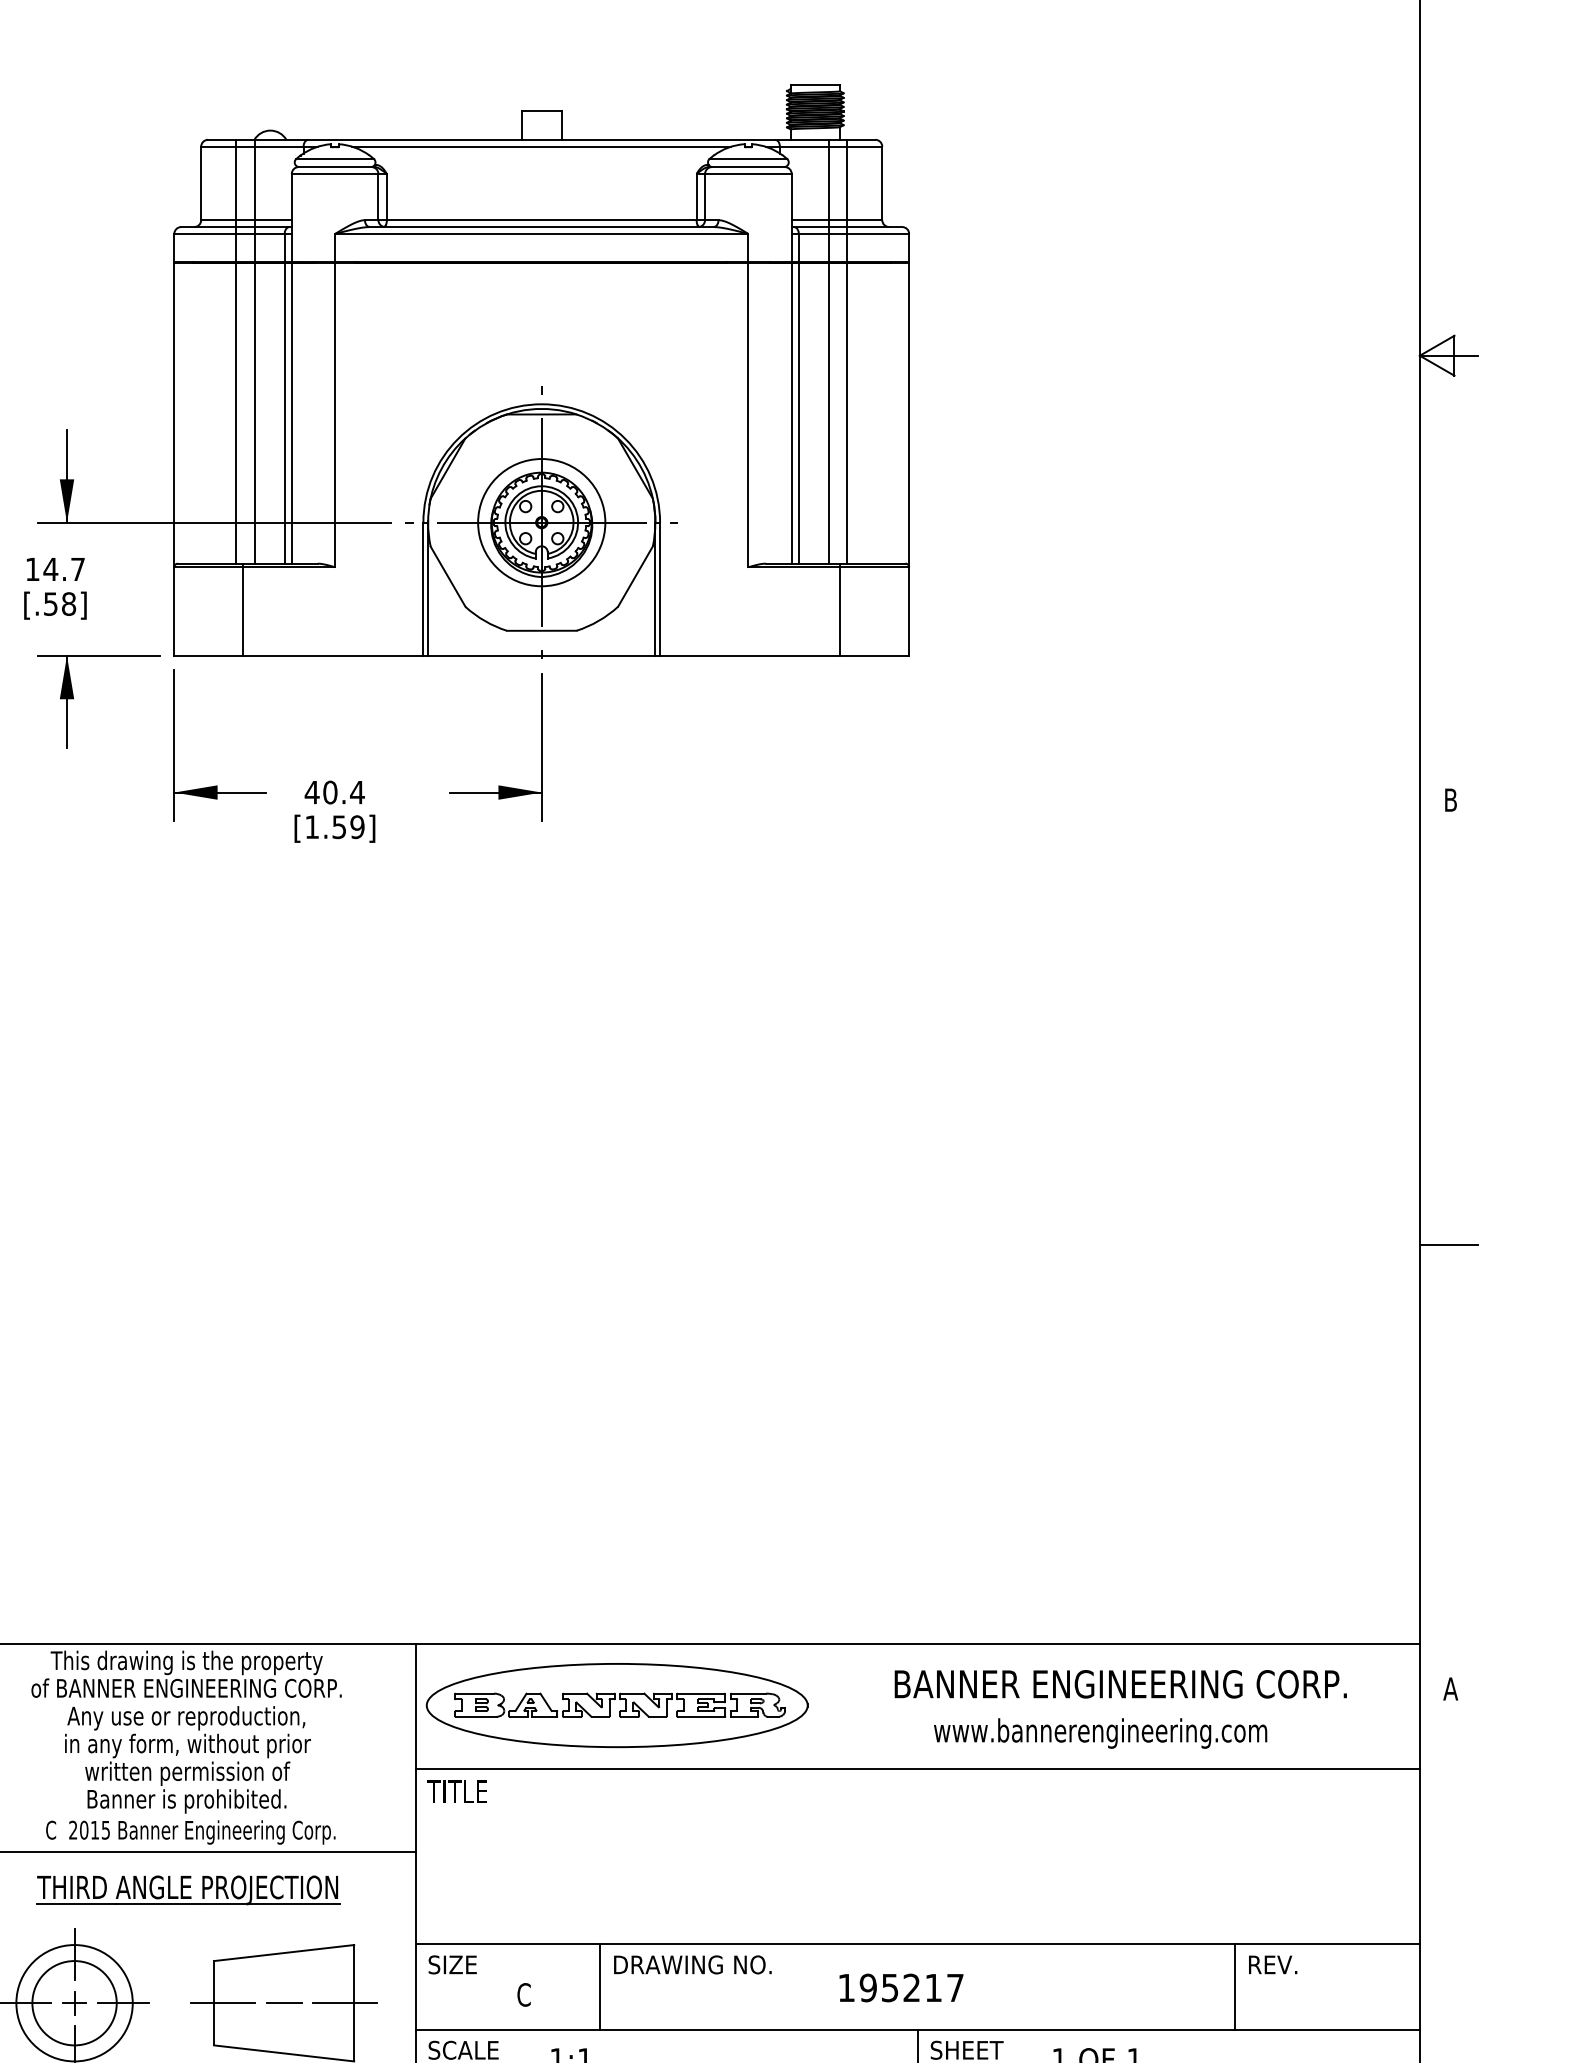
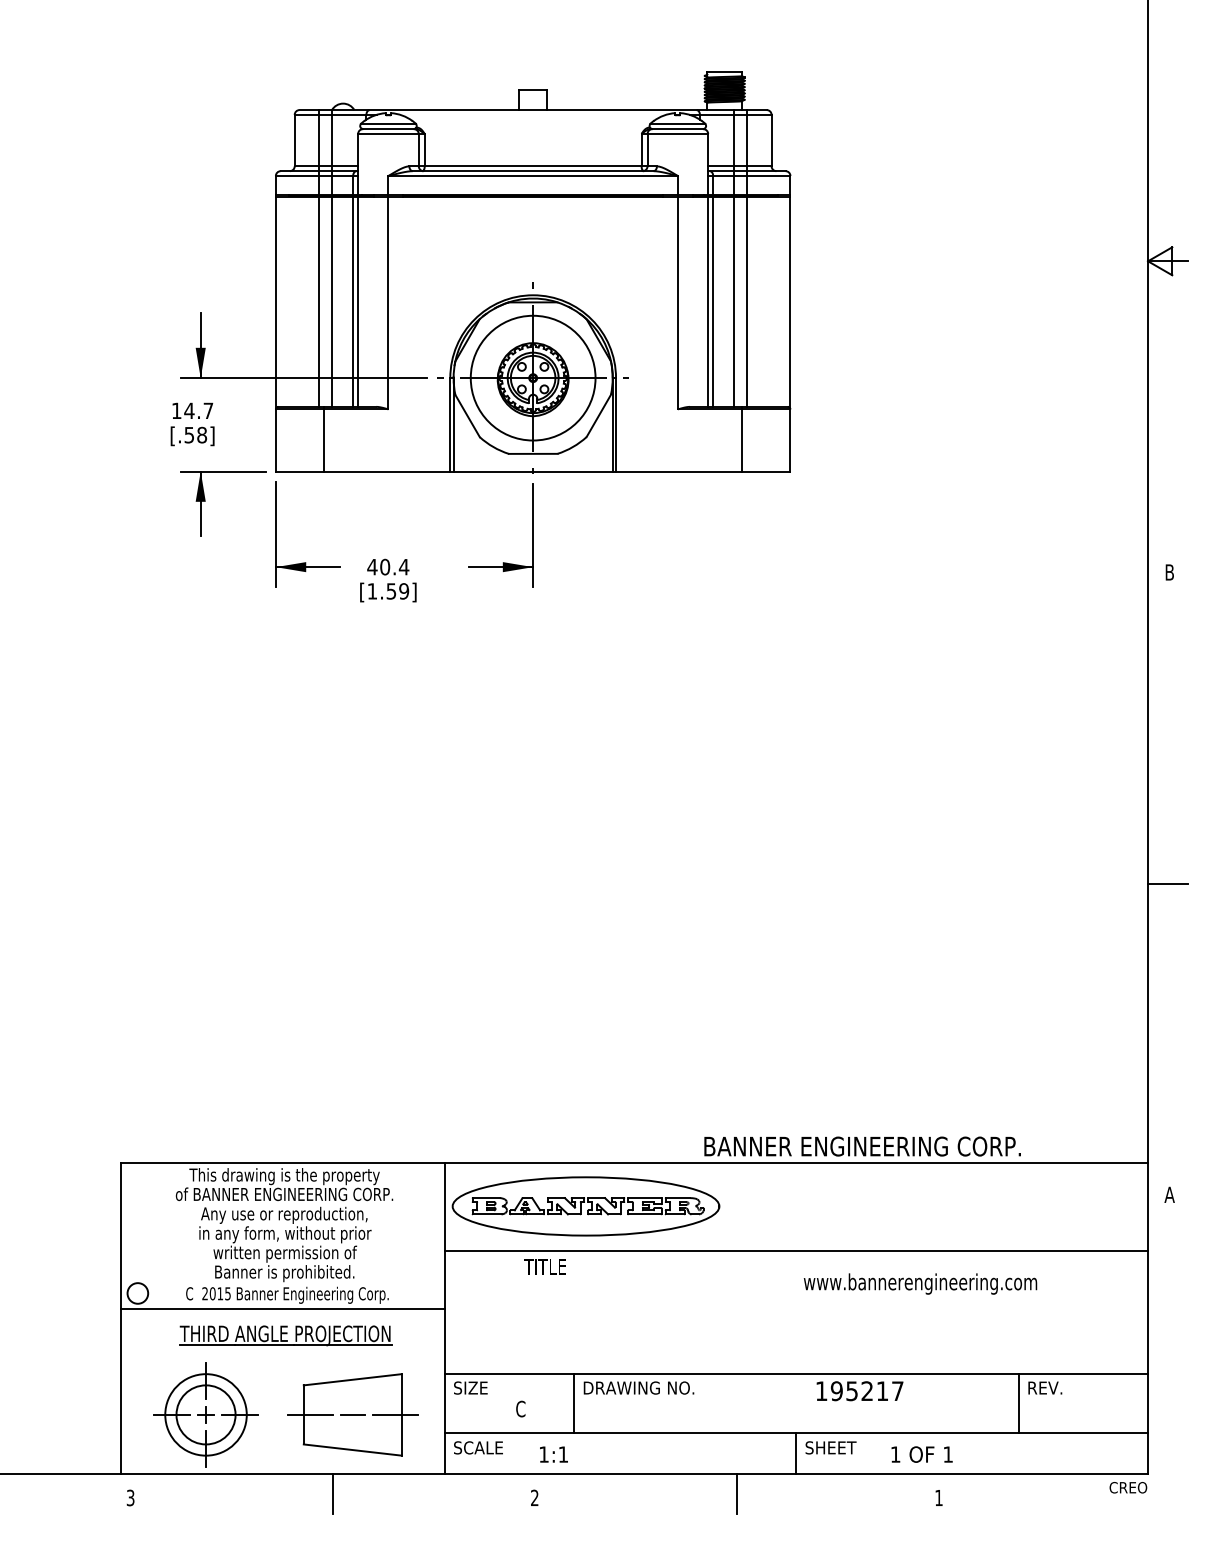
line: (540, 146) -> (532, 114), removed
circle: (540, 521) -> (532, 377), size x1.4
text: (1120, 1684) -> (862, 1146), moved
text: (1100, 1732) -> (920, 1283), moved
text: (456, 1791) -> (544, 1266), moved
text: (900, 1988) -> (859, 1391), moved

